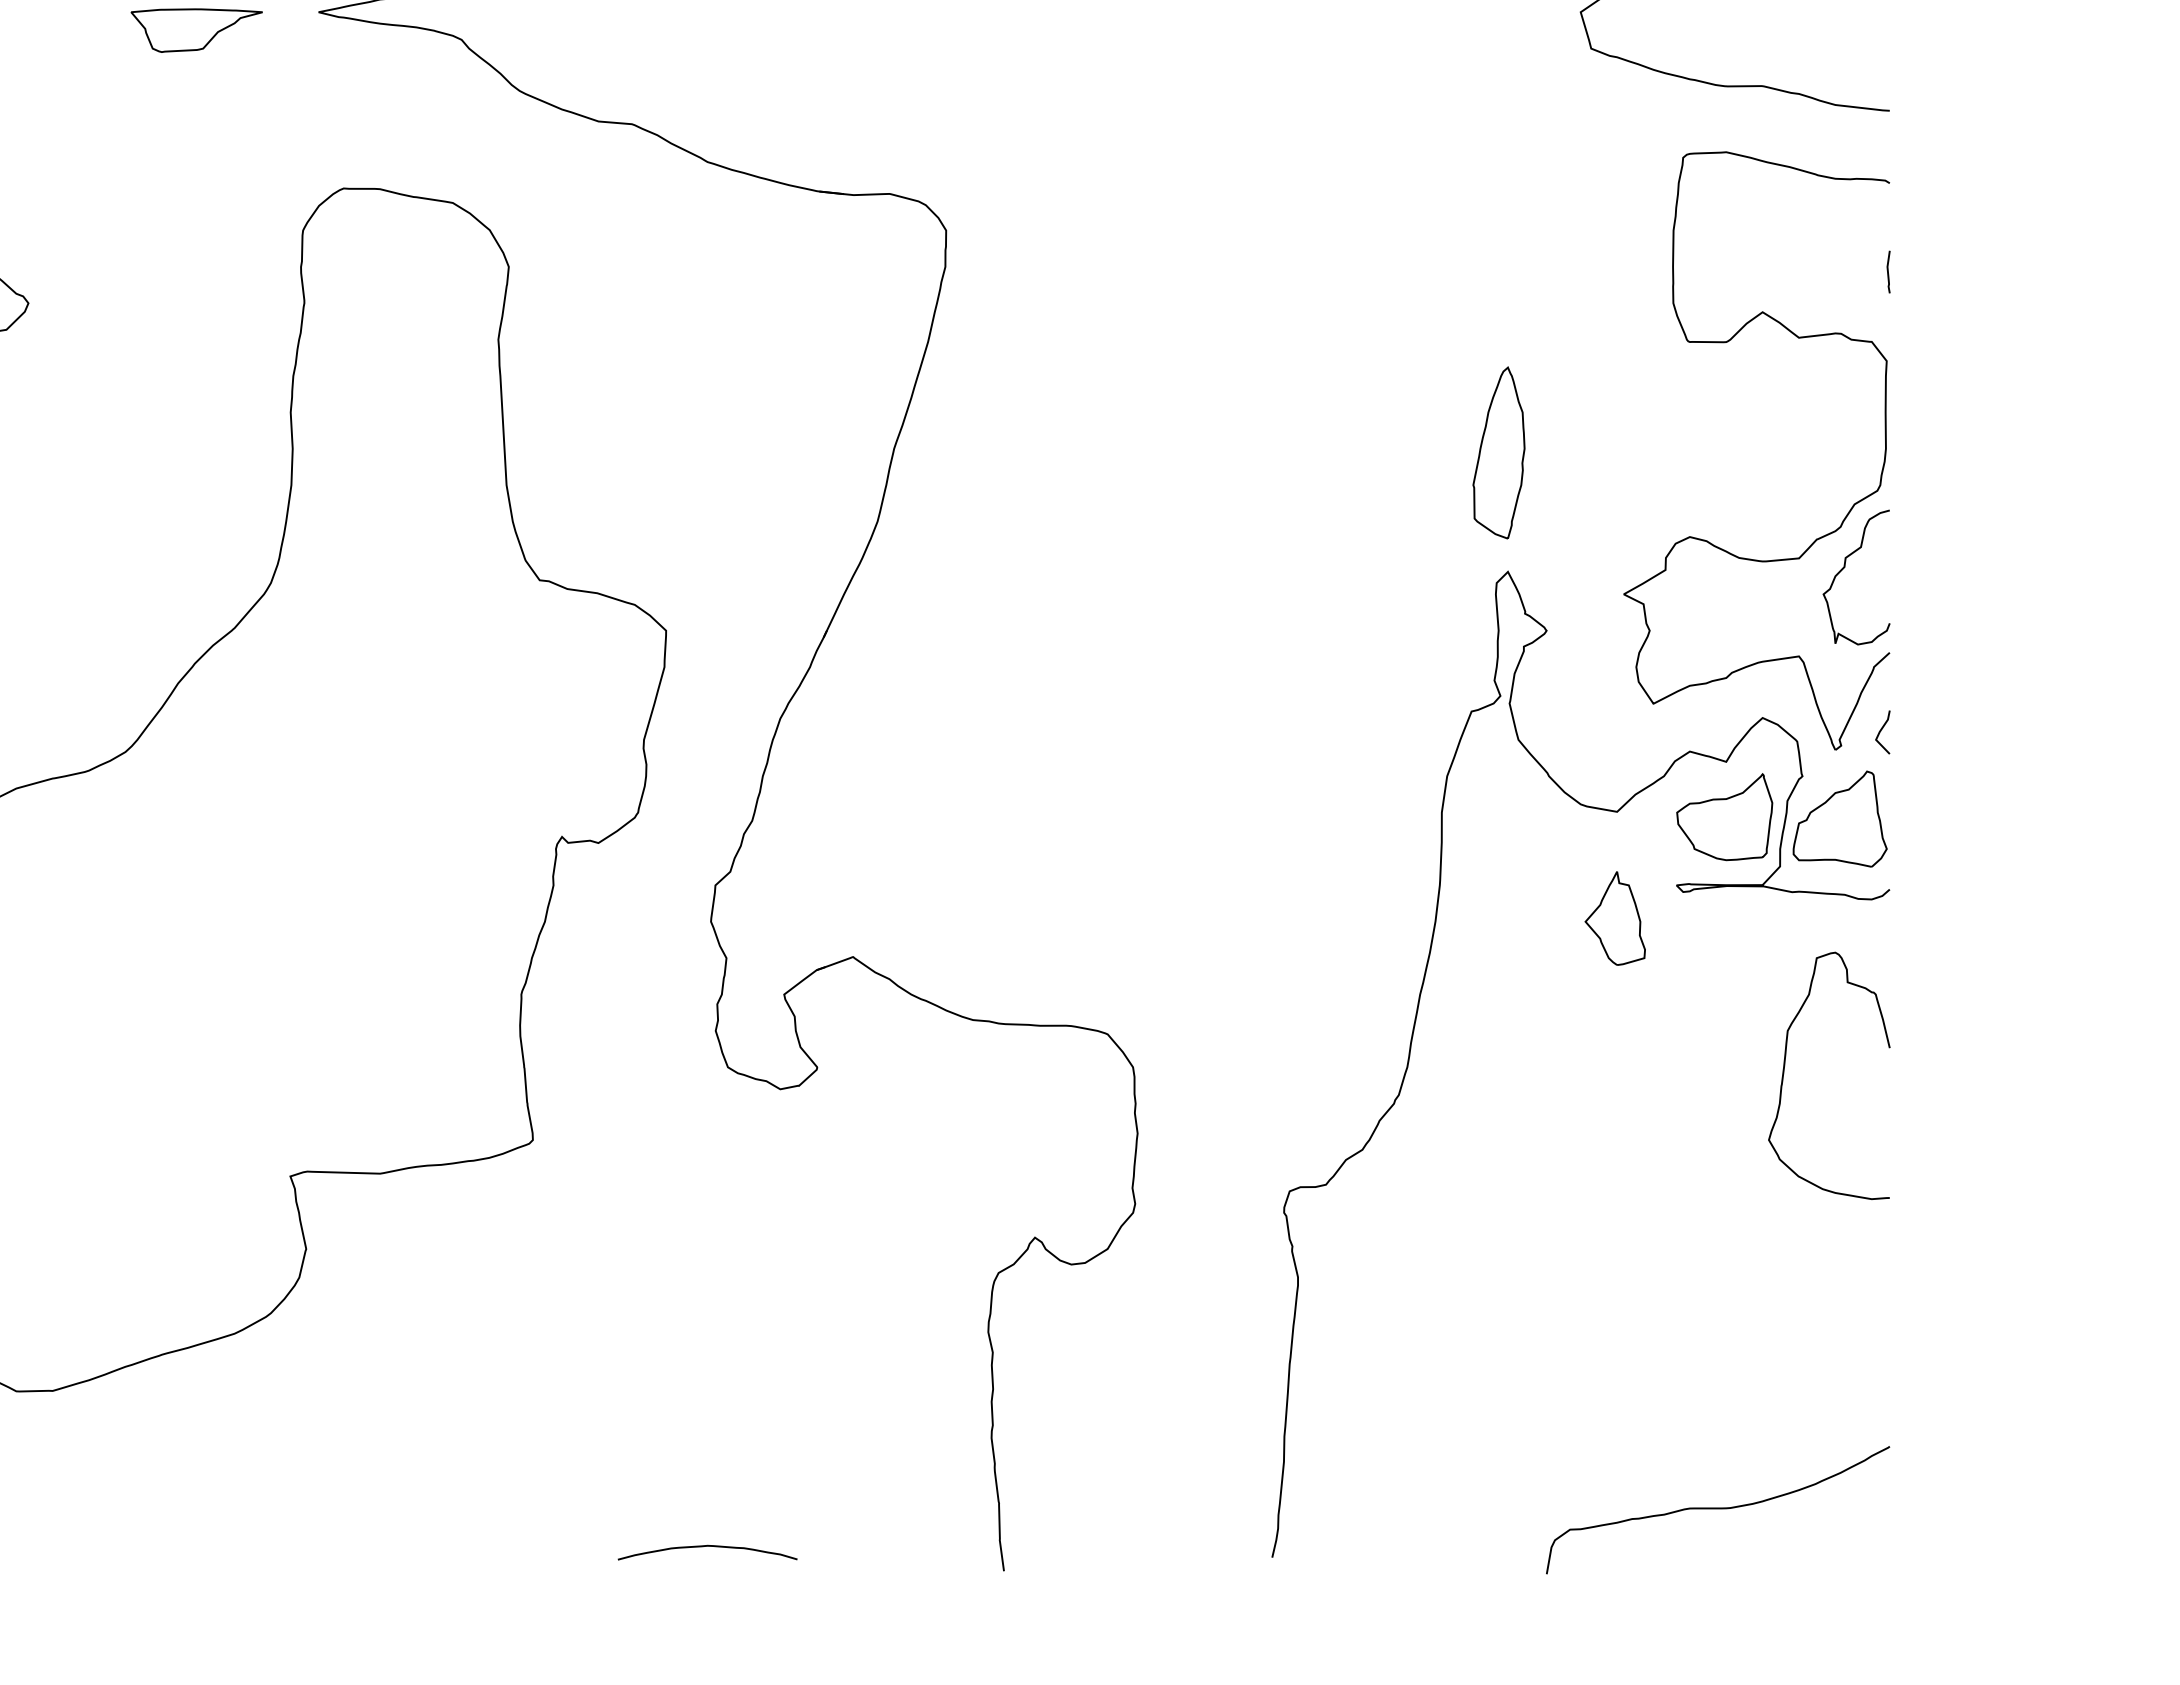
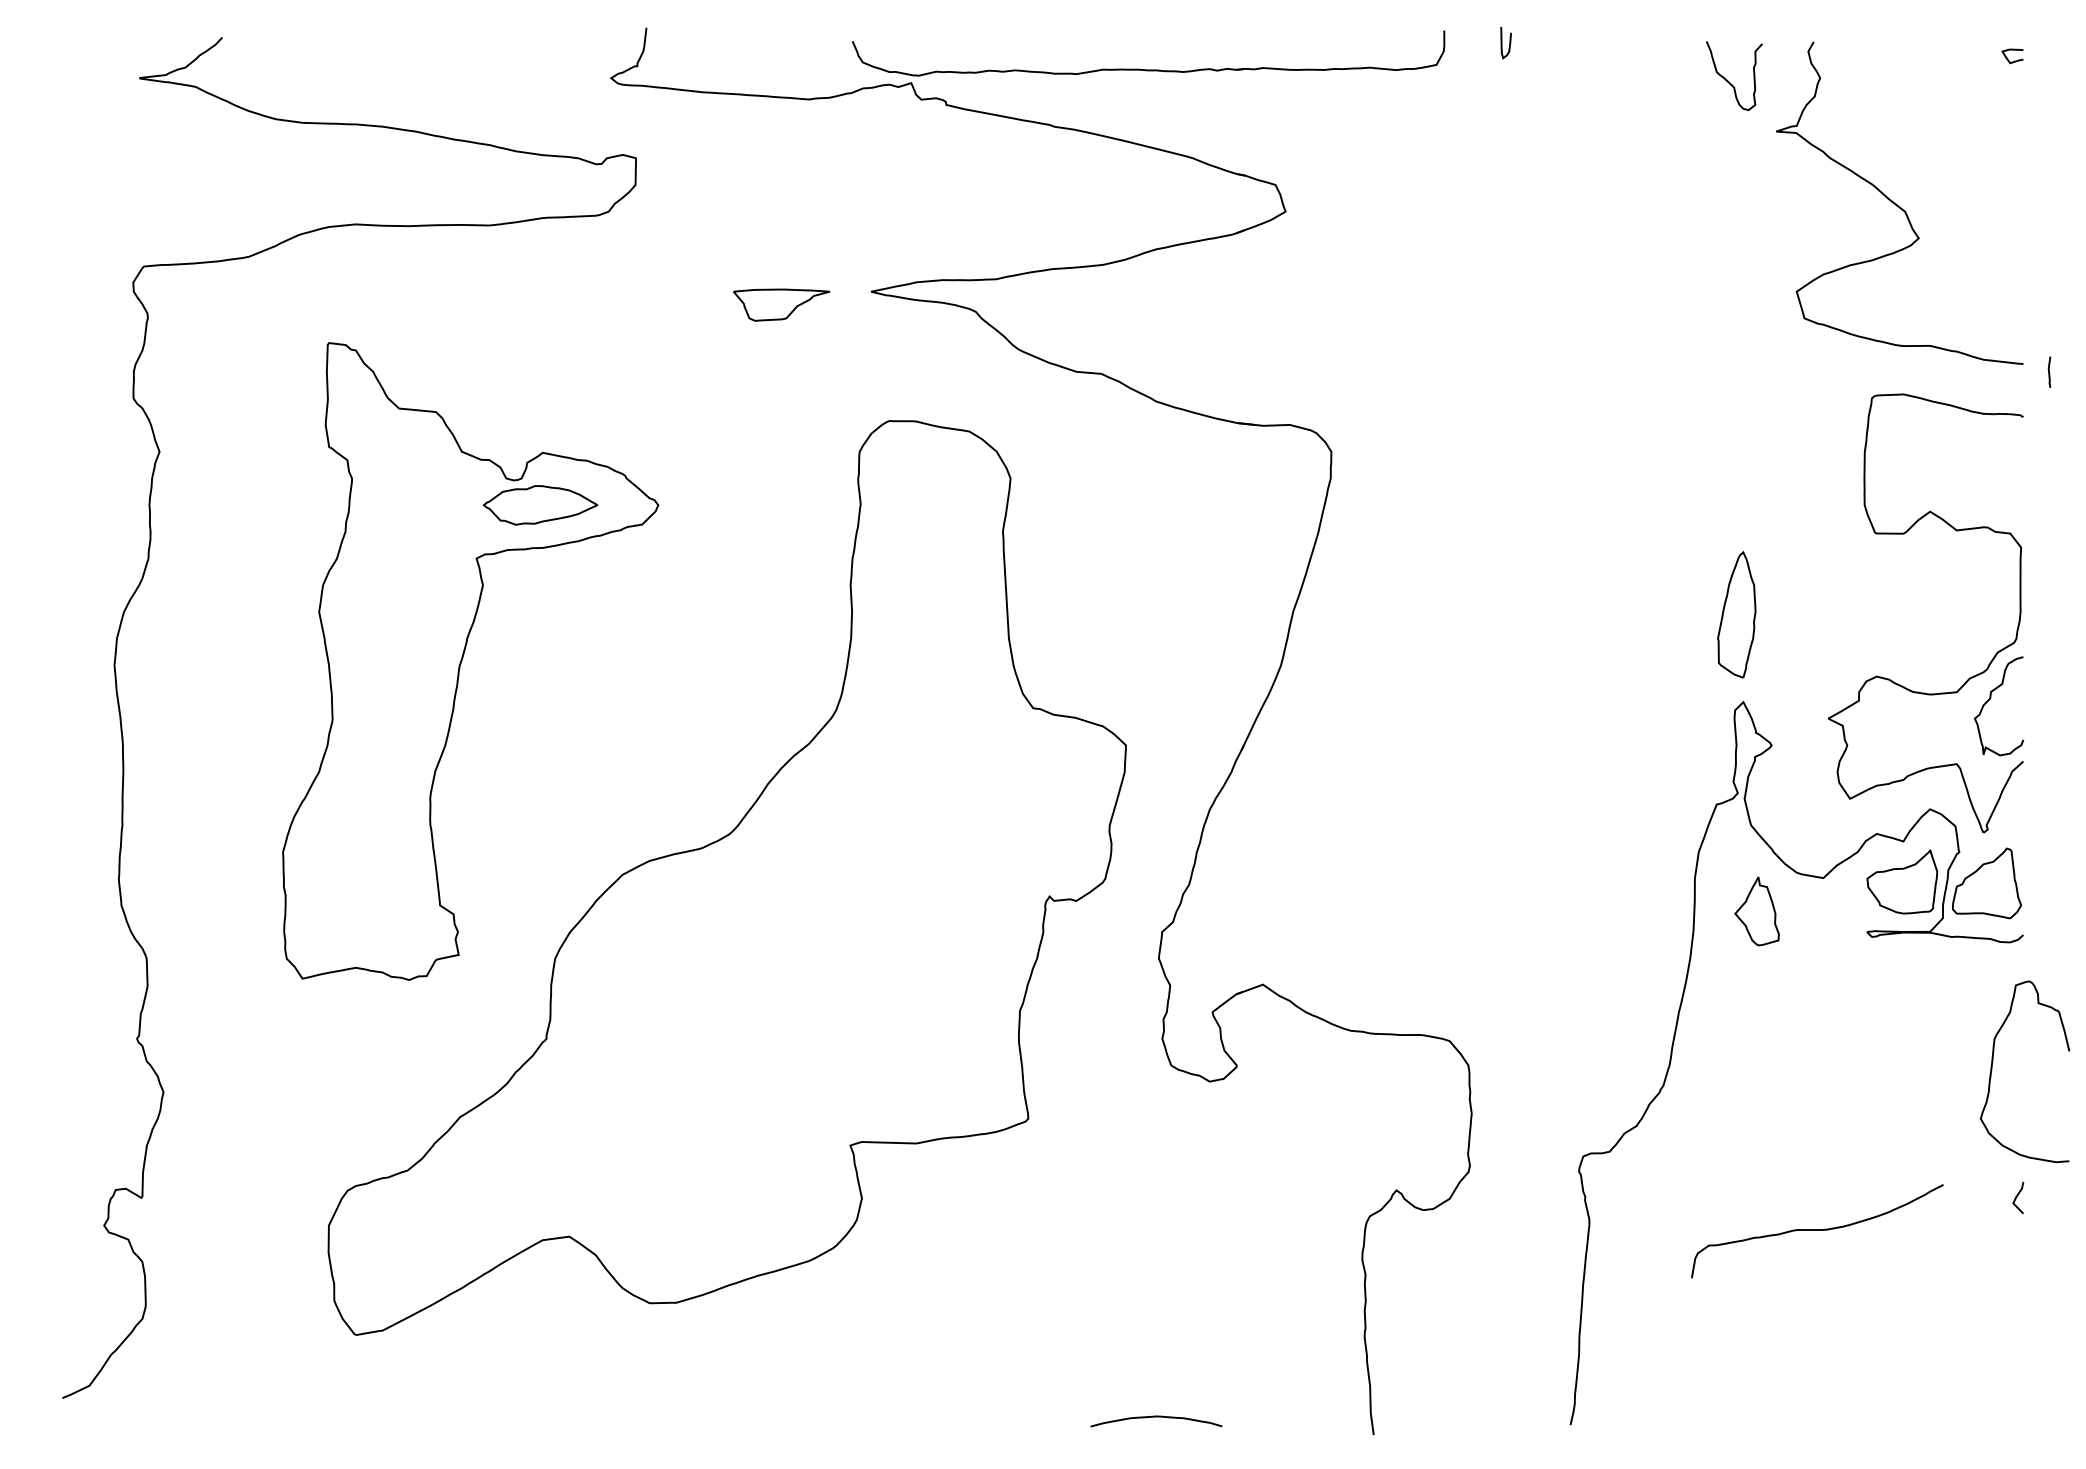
line: (1888, 271) -> (2049, 371), moved
line: (1881, 731) -> (2017, 1197), moved
part: (1614, 918) -> (1756, 911), moved
curve: (1784, 1074) -> (1992, 1070), moved
curve: (1718, 1509) -> (1817, 1230), moved

